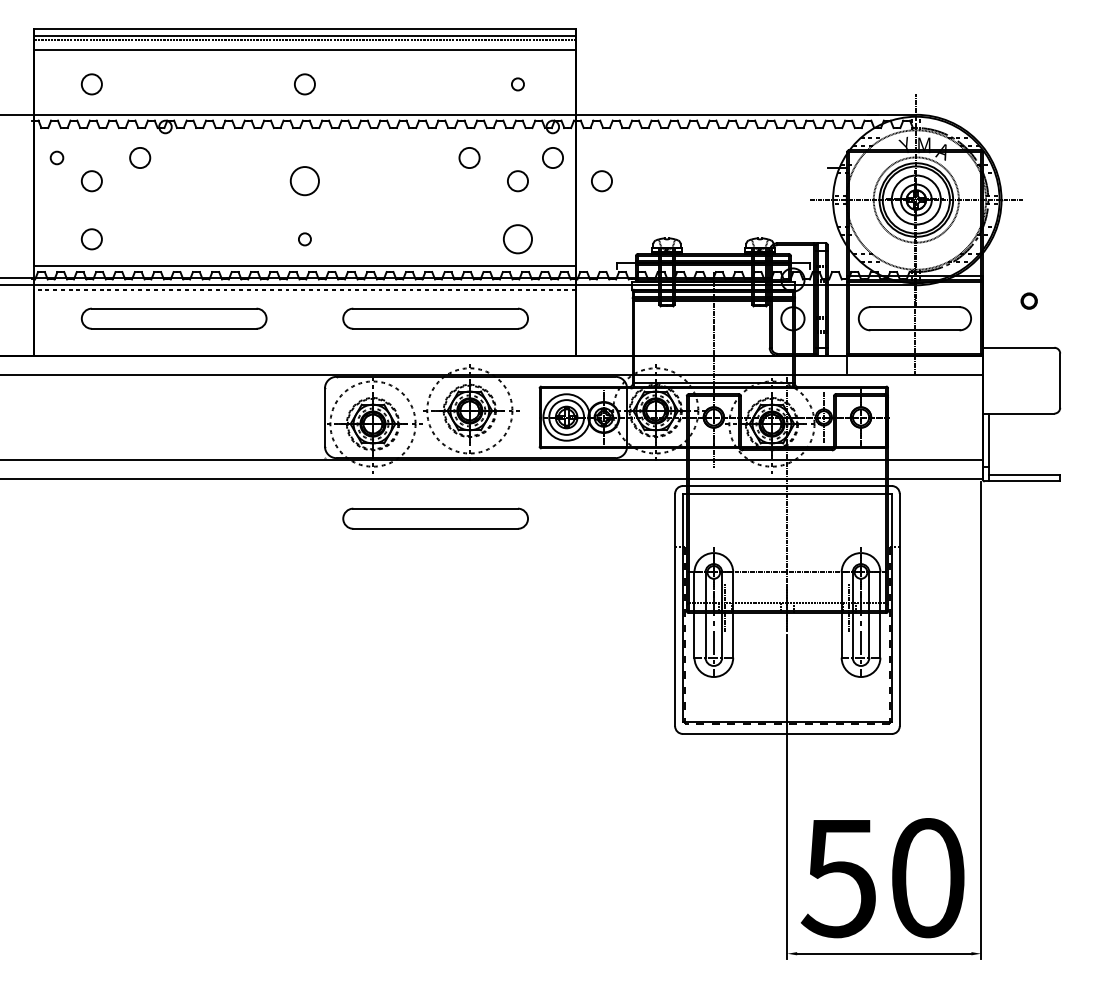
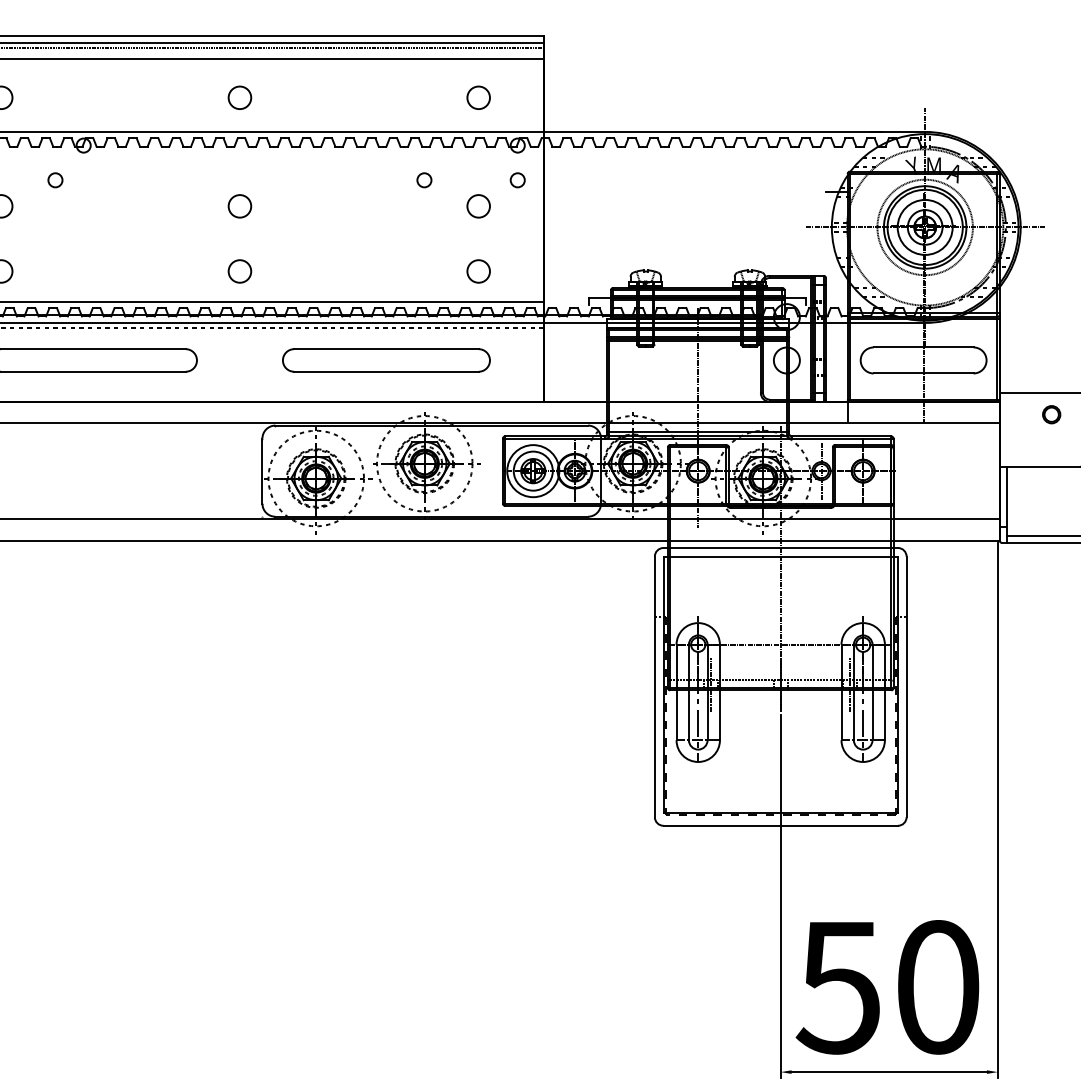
circle: (517, 84) -> (478, 97), size x1.67
circle: (140, 157) -> (55, 179), size x0.62
circle: (469, 157) -> (424, 179), size x0.62
circle: (552, 157) -> (517, 179), size x0.62
circle: (304, 181) -> (239, 206), size x0.71
circle: (601, 181) -> (572, 206), removed
circle: (304, 239) -> (239, 271), size x1.67
circle: (517, 239) -> (478, 271), size x0.71
part: (1028, 300) -> (1050, 413), moved
part: (435, 518) -> (386, 584), removed

